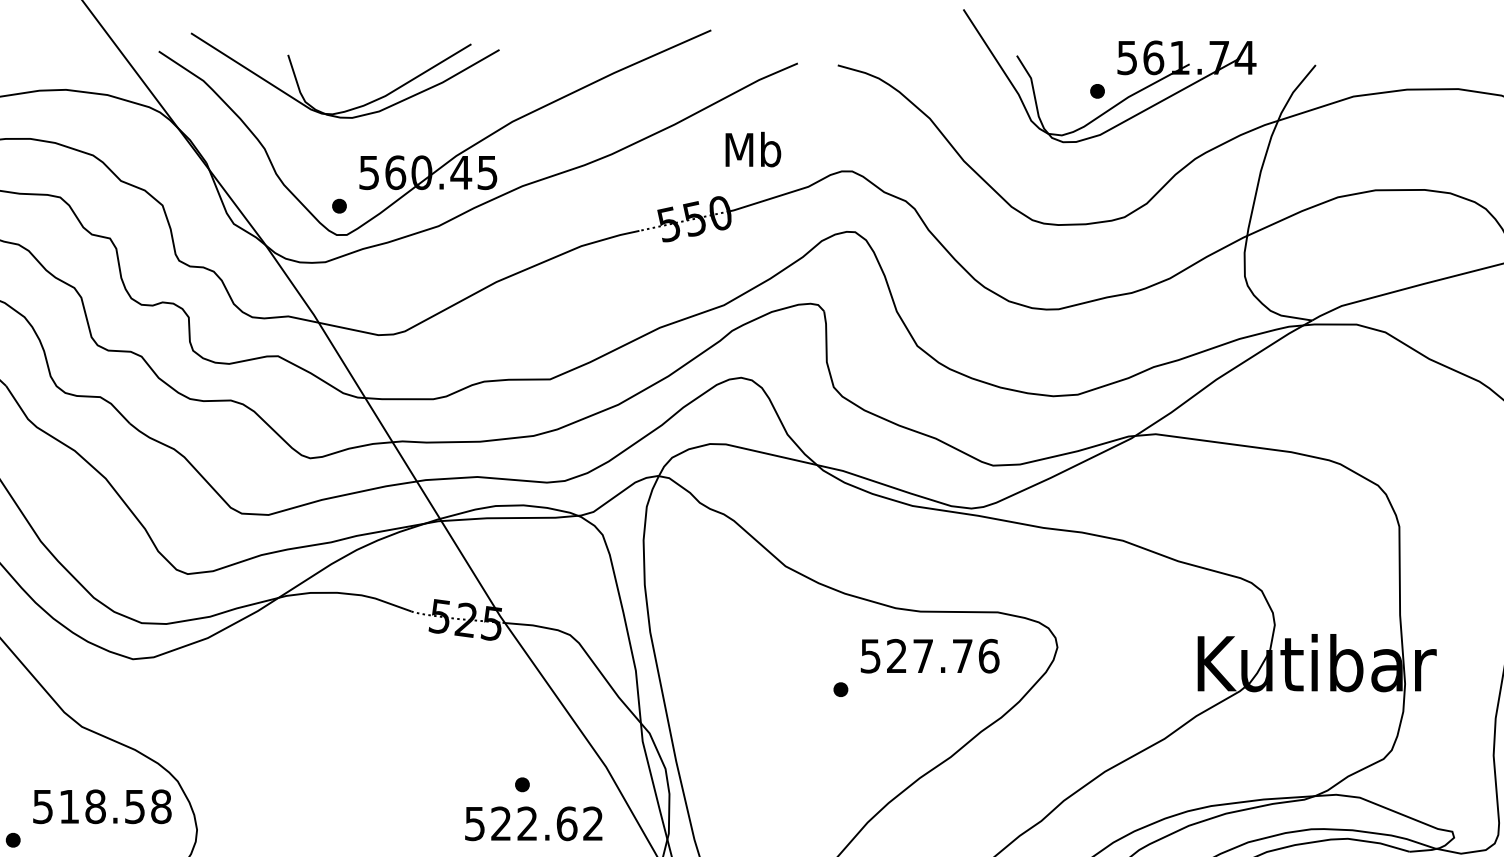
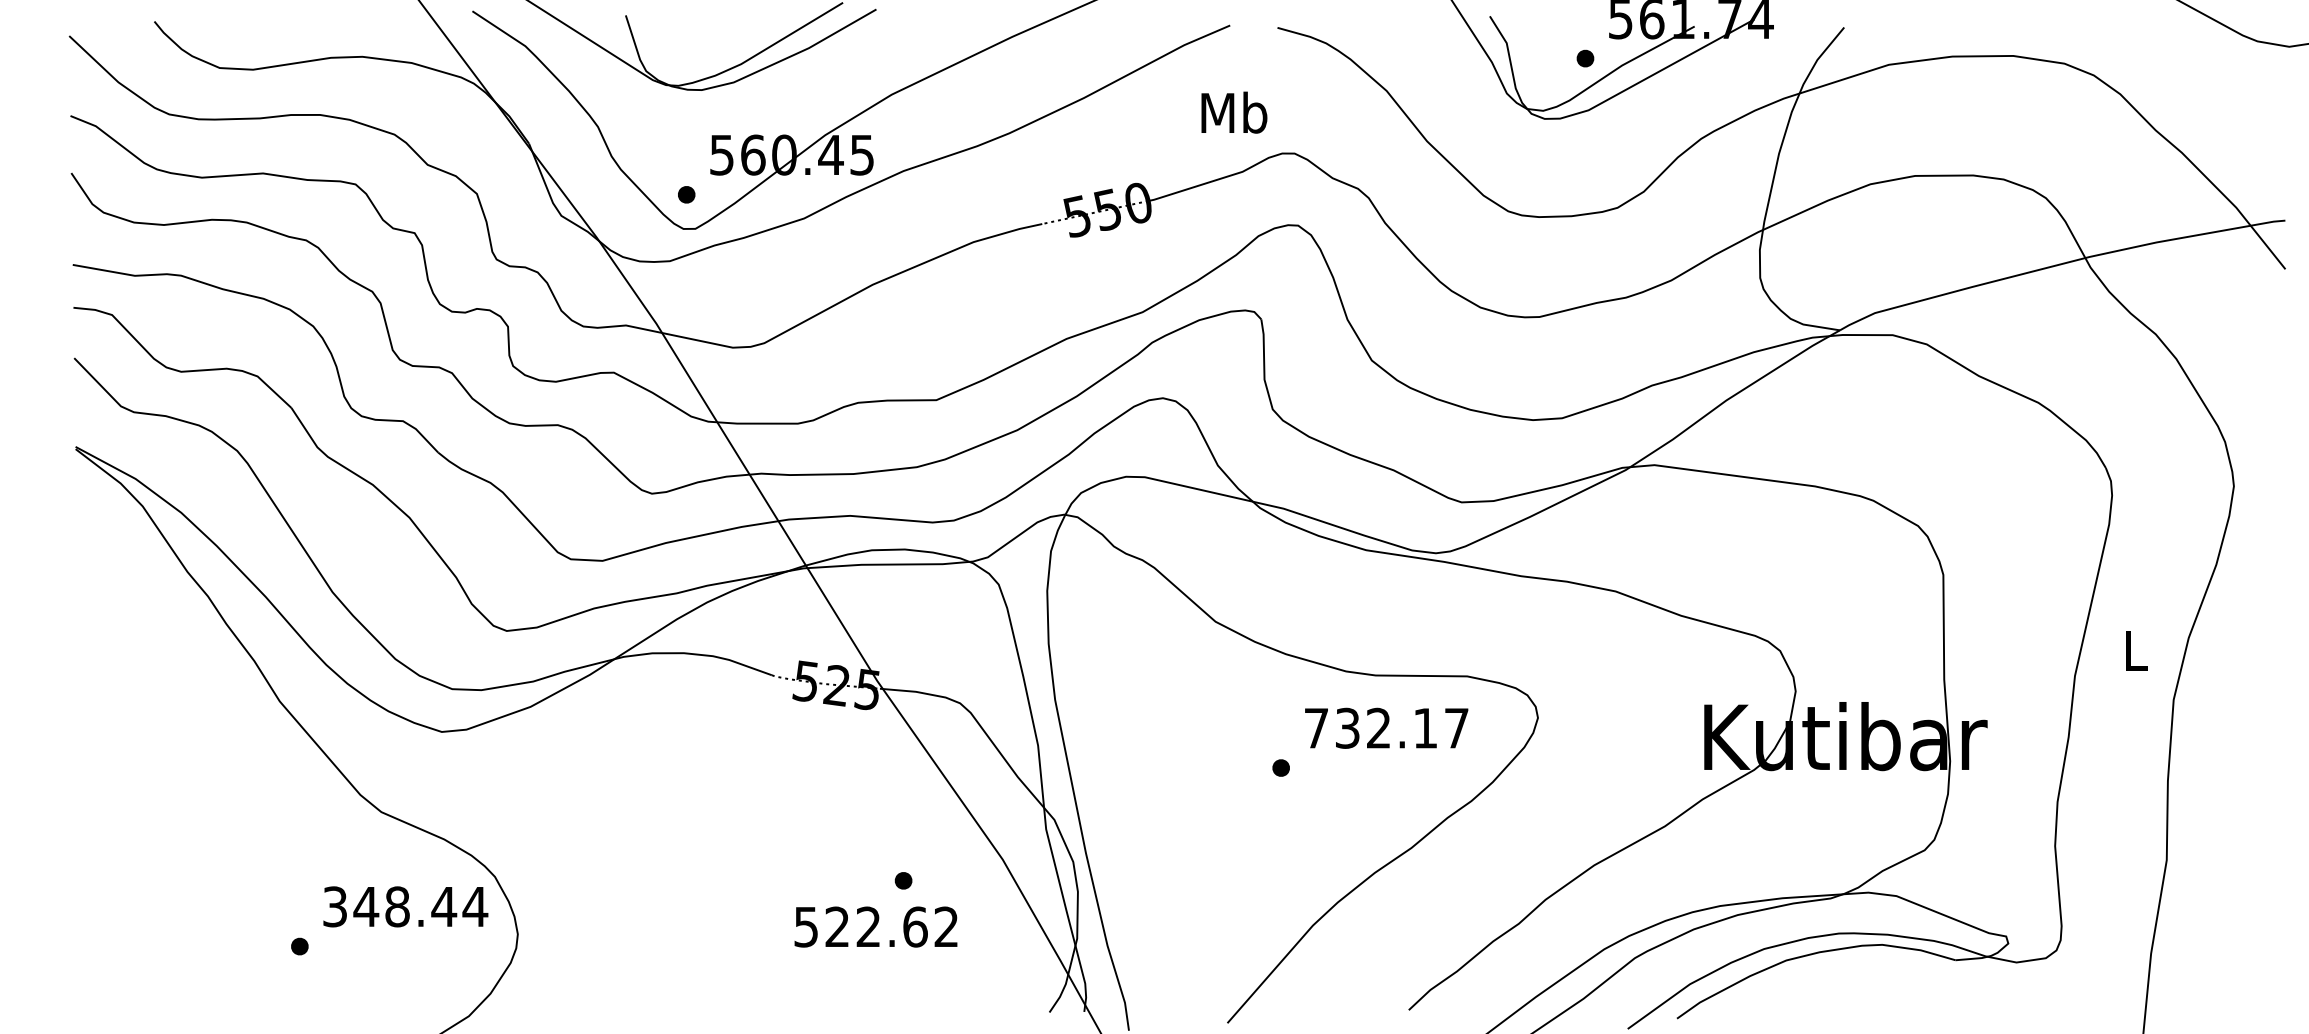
text: (753, 149) -> (1234, 112), moved
text: (929, 655) -> (1386, 727), 527.76 -> 732.17
text: (103, 806) -> (406, 906), 518.58 -> 348.44
text: (533, 823) -> (875, 926), moved

